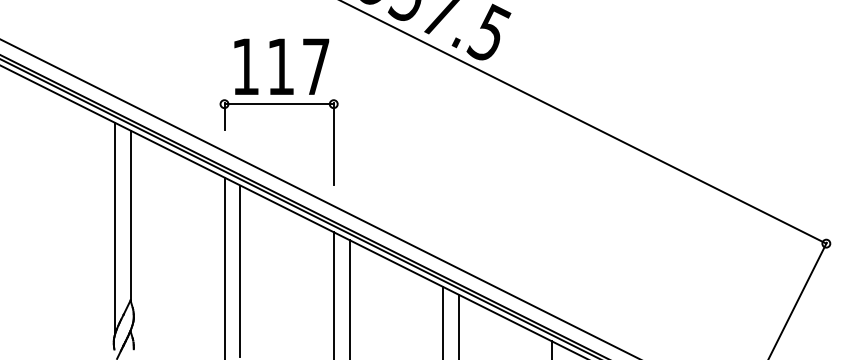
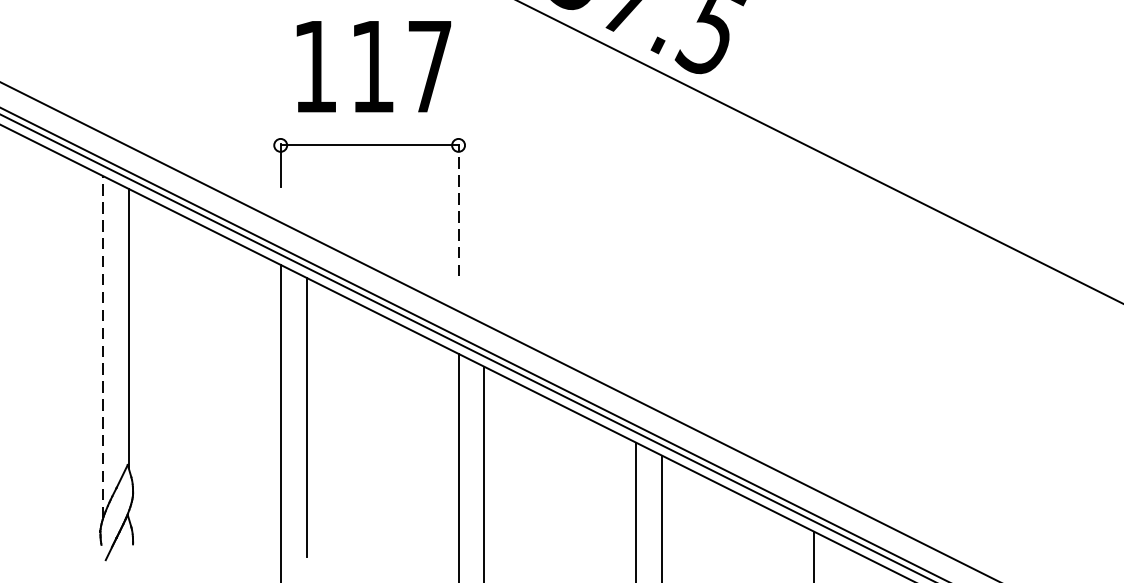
text: (281, 66) -> (373, 66), moved
line: (333, 143) -> (458, 209), solid -> dashed
line: (115, 227) -> (103, 346), solid -> dashed

